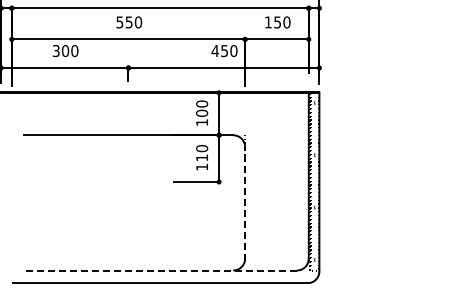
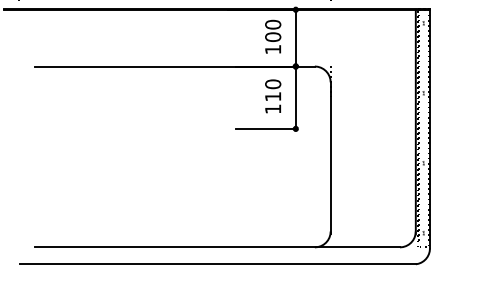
line: (245, 203) -> (331, 157), dashed -> solid
line: (160, 270) -> (217, 247), dashed -> solid

